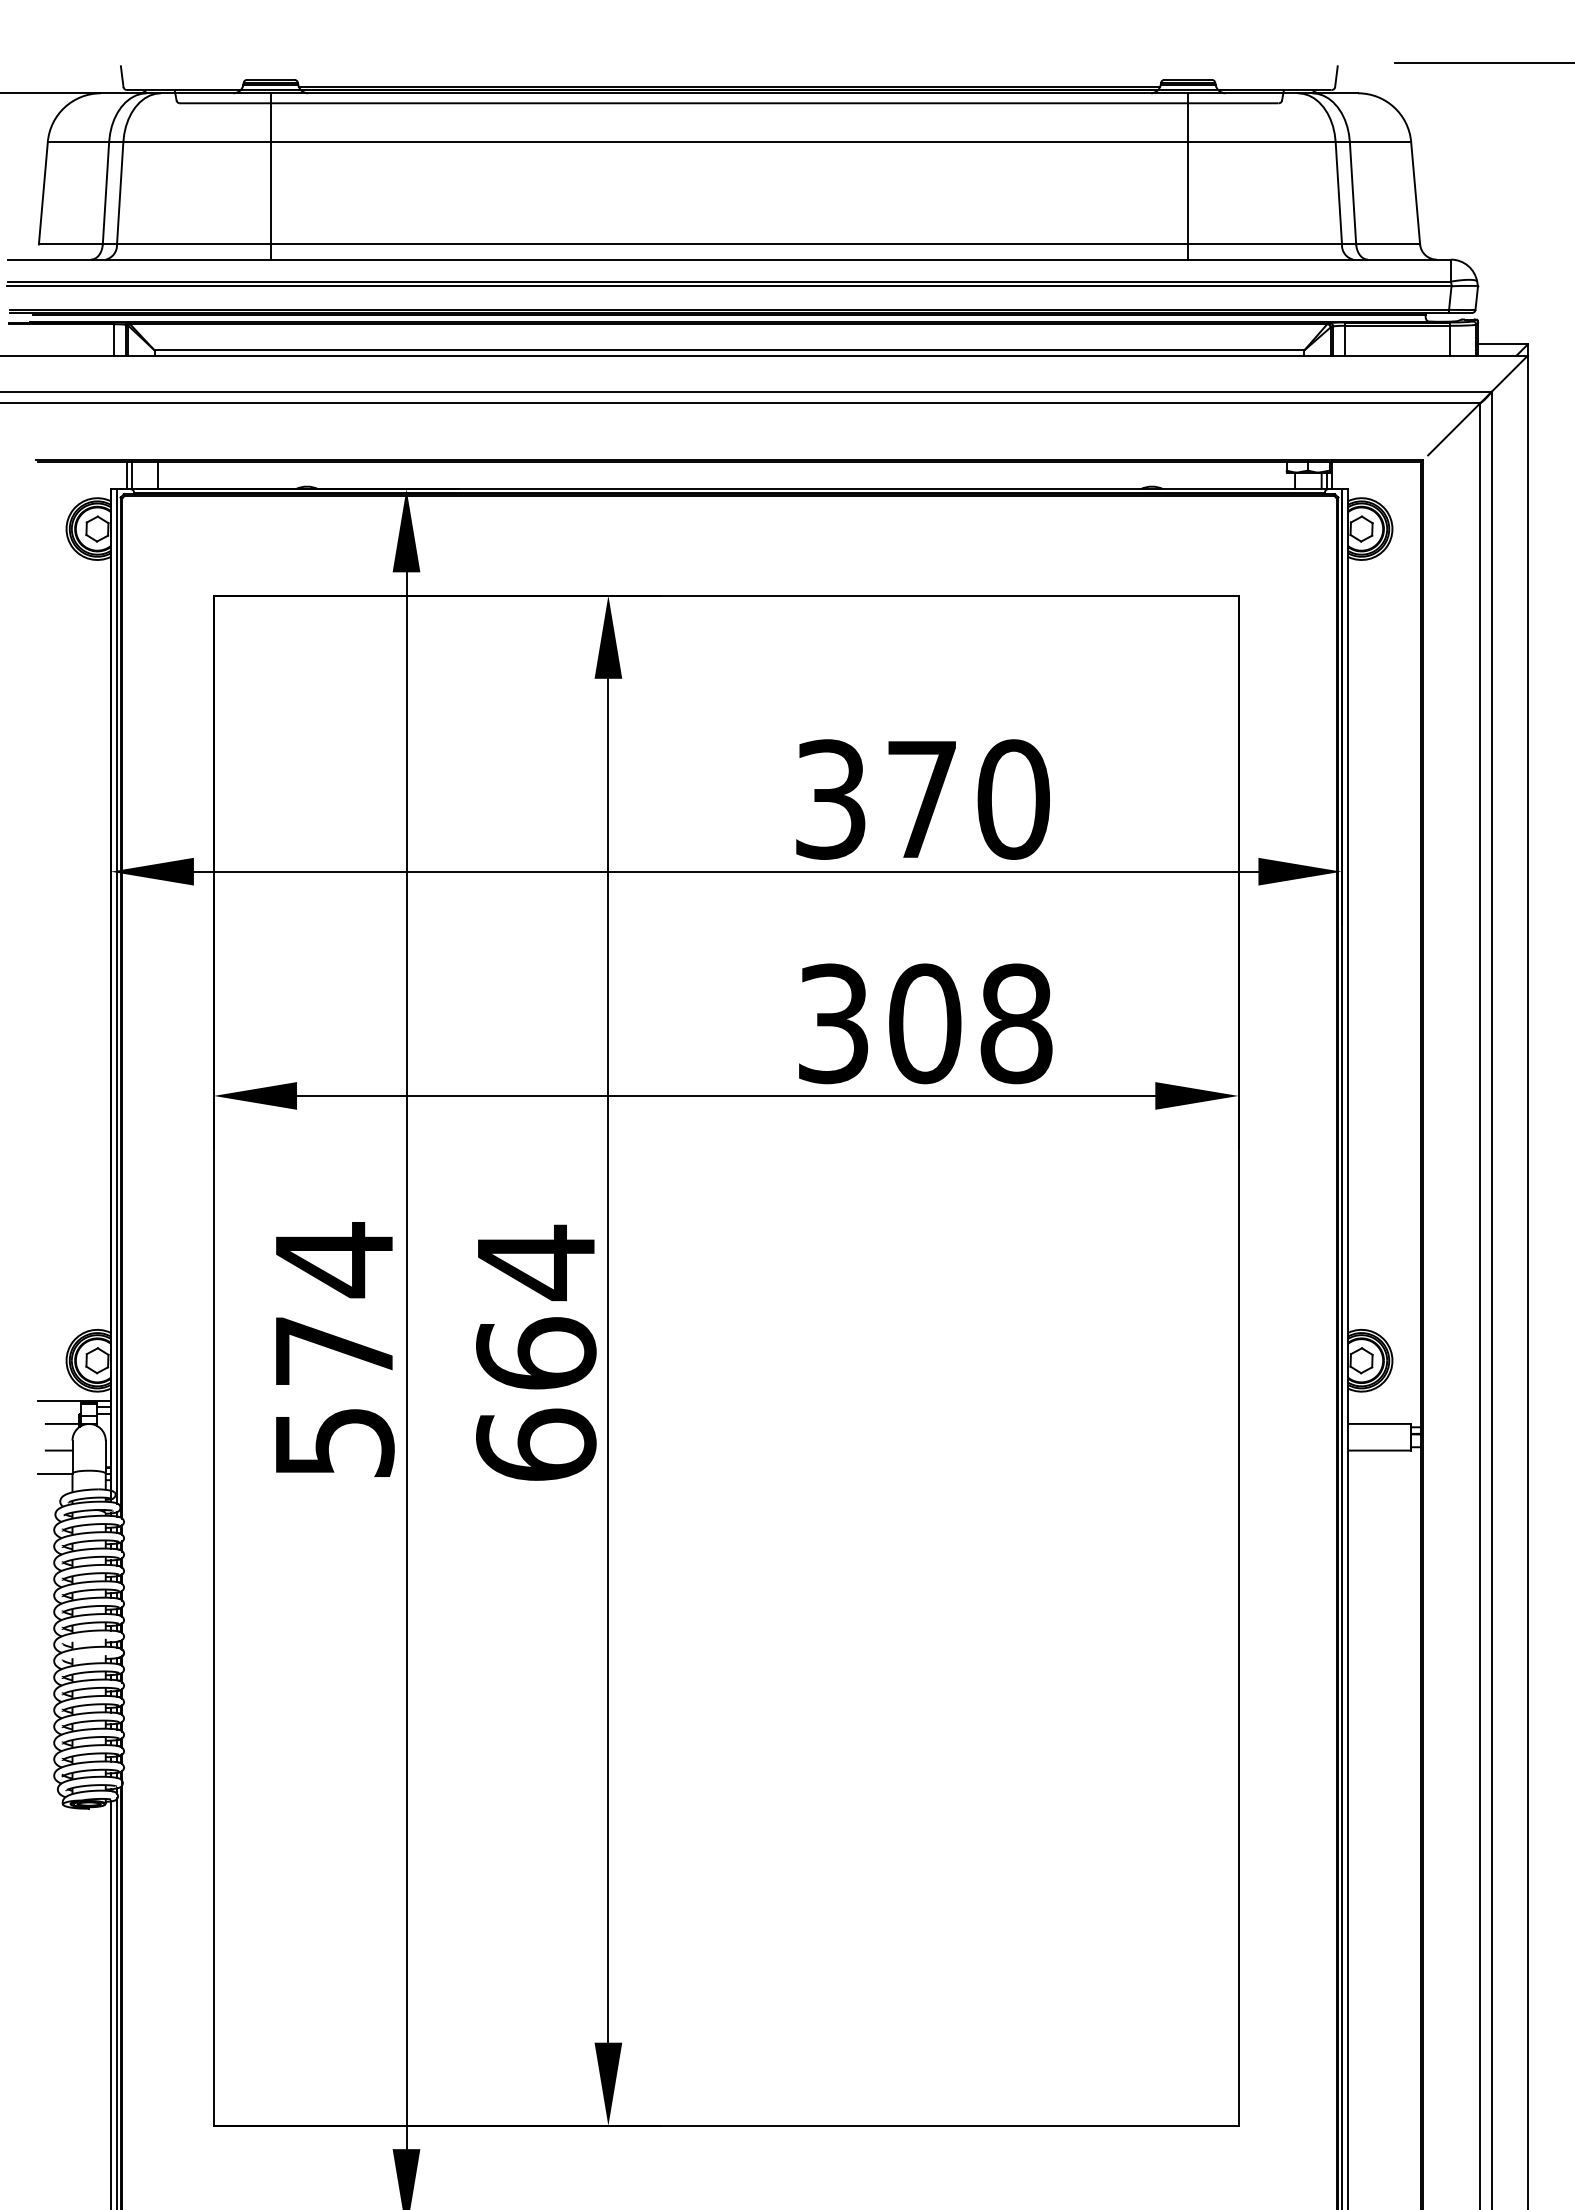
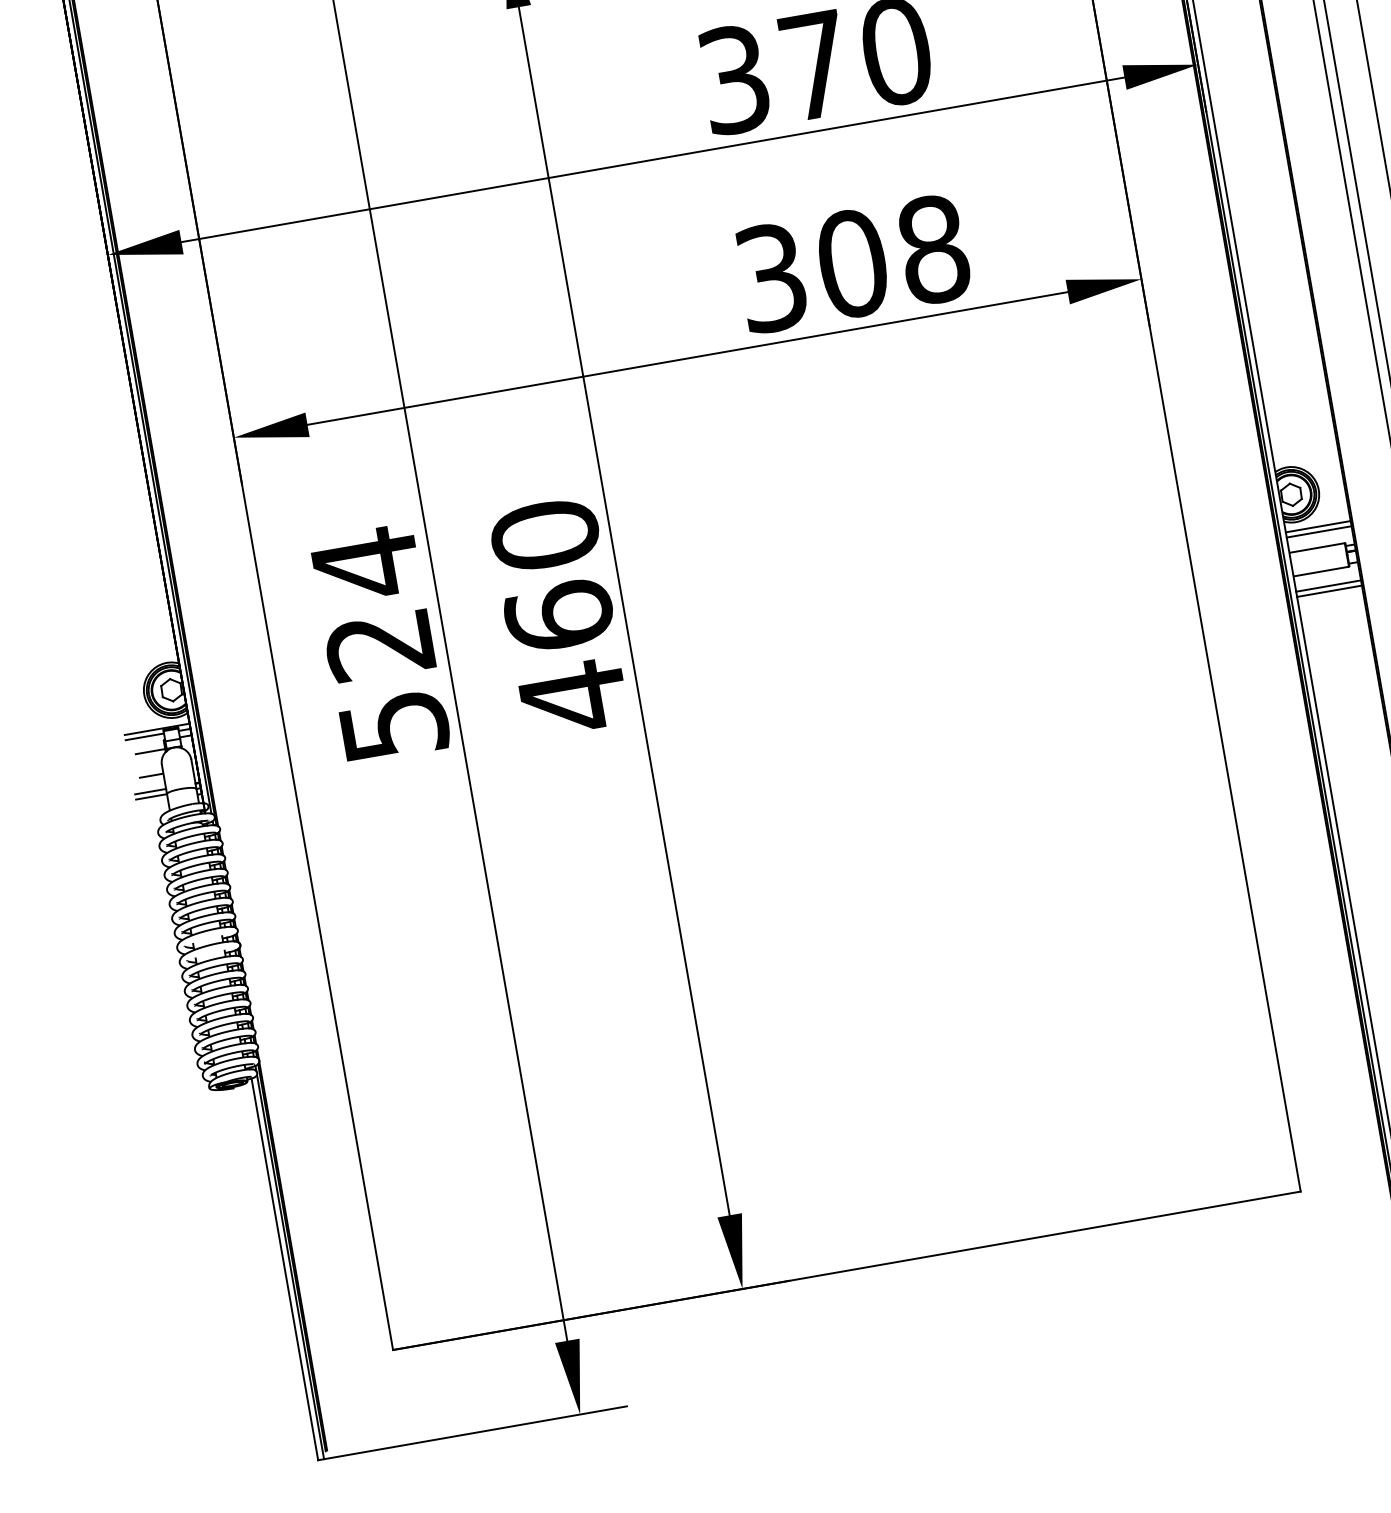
text: (333, 1351) -> (379, 645), 574 -> 524
text: (536, 1353) -> (559, 615), 664 -> 460
line: (1384, 1400) -> (1317, 526), added
line: (58, 1406) -> (144, 736), added
line: (1384, 1406) -> (1318, 531), added
line: (54, 1467) -> (150, 791), added
line: (1384, 1467) -> (1328, 585), added
line: (1384, 1473) -> (1329, 591), added

